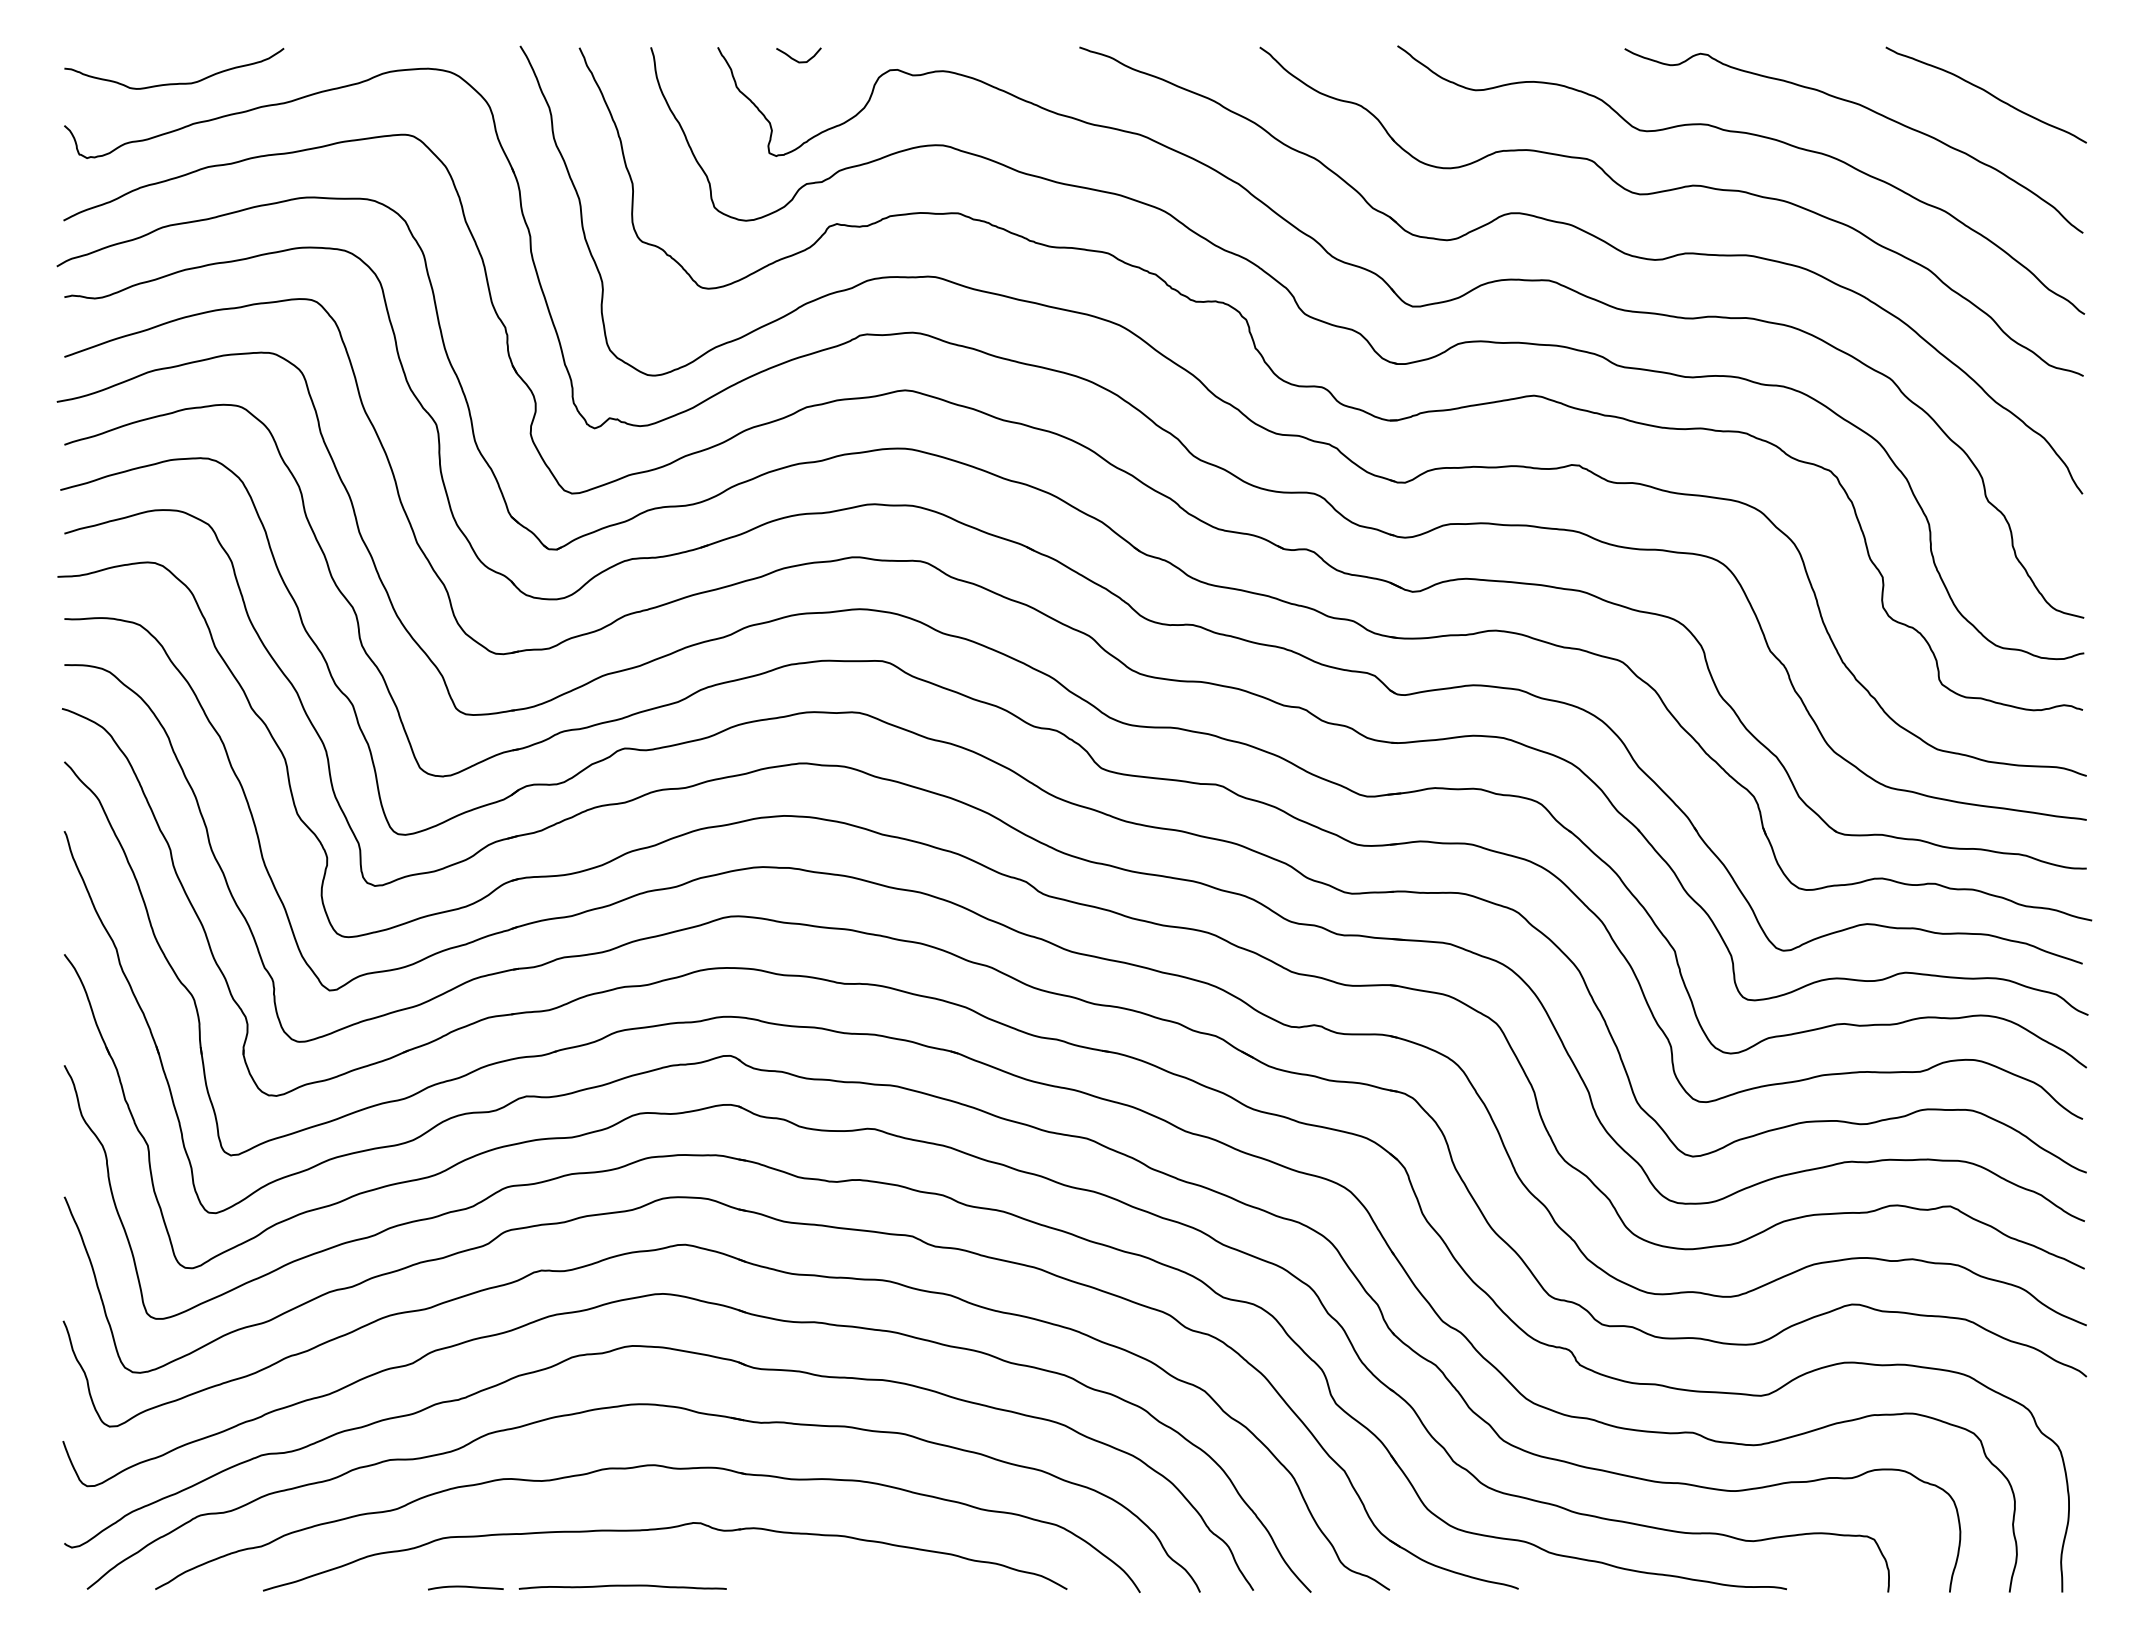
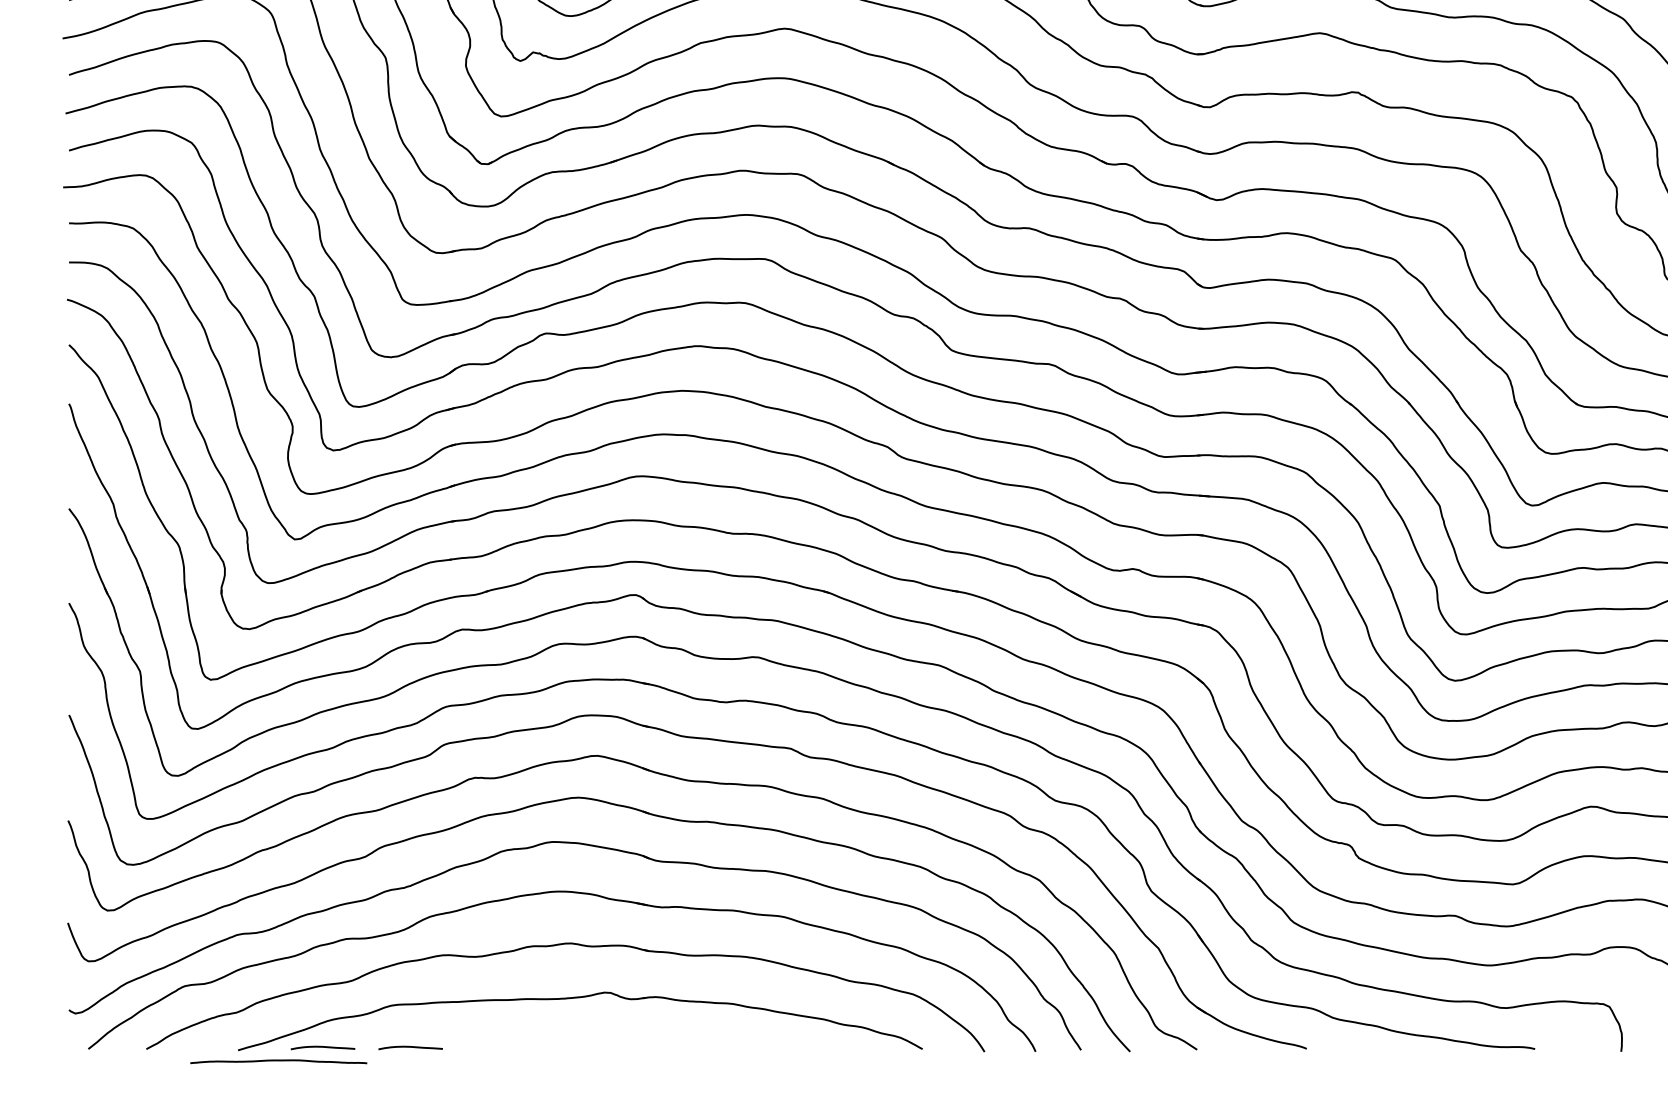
curve: (622, 1586) -> (278, 1061), moved
curve: (362, 1587) -> (322, 1047), added

